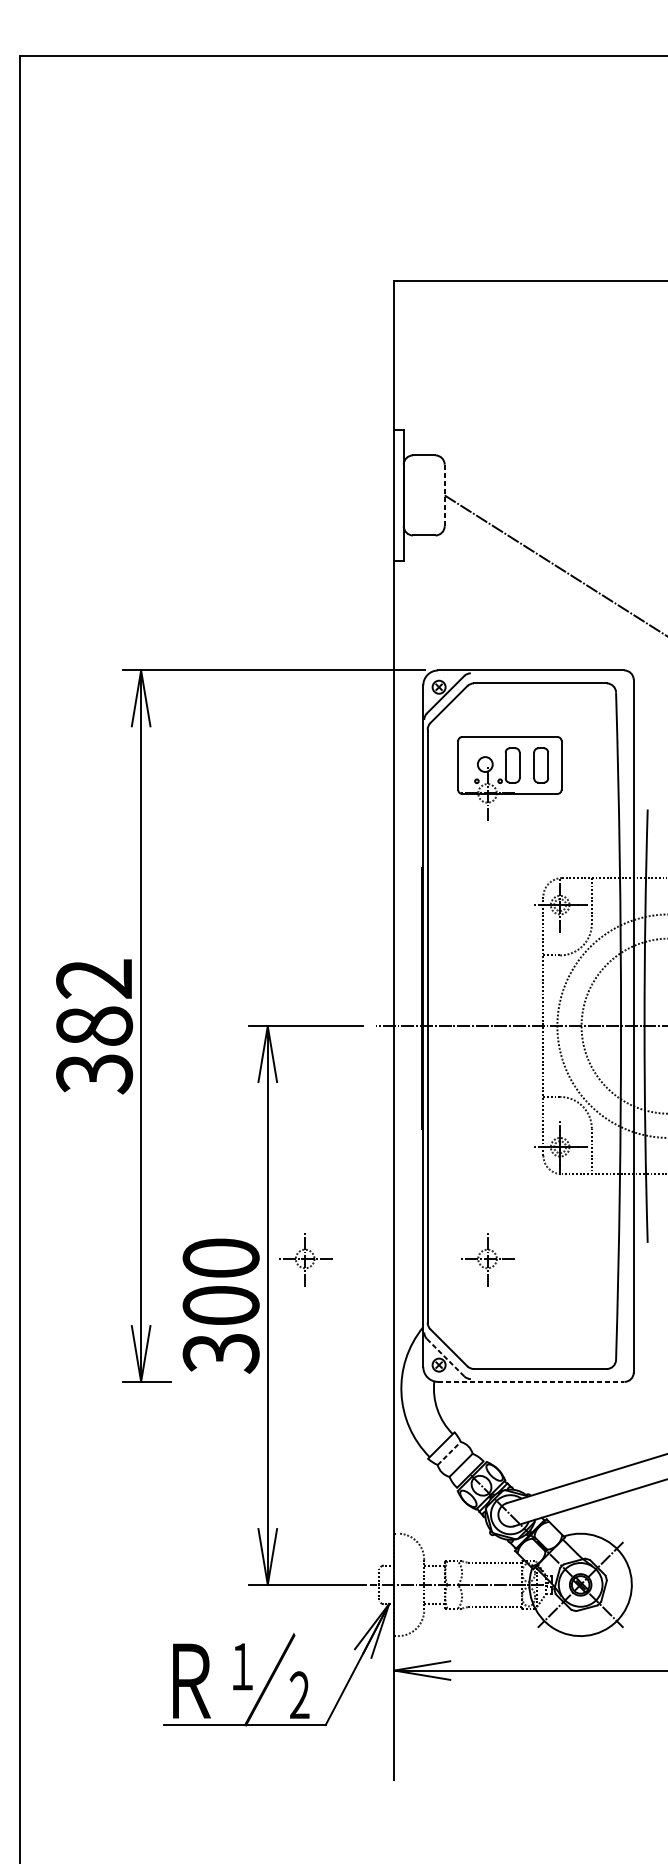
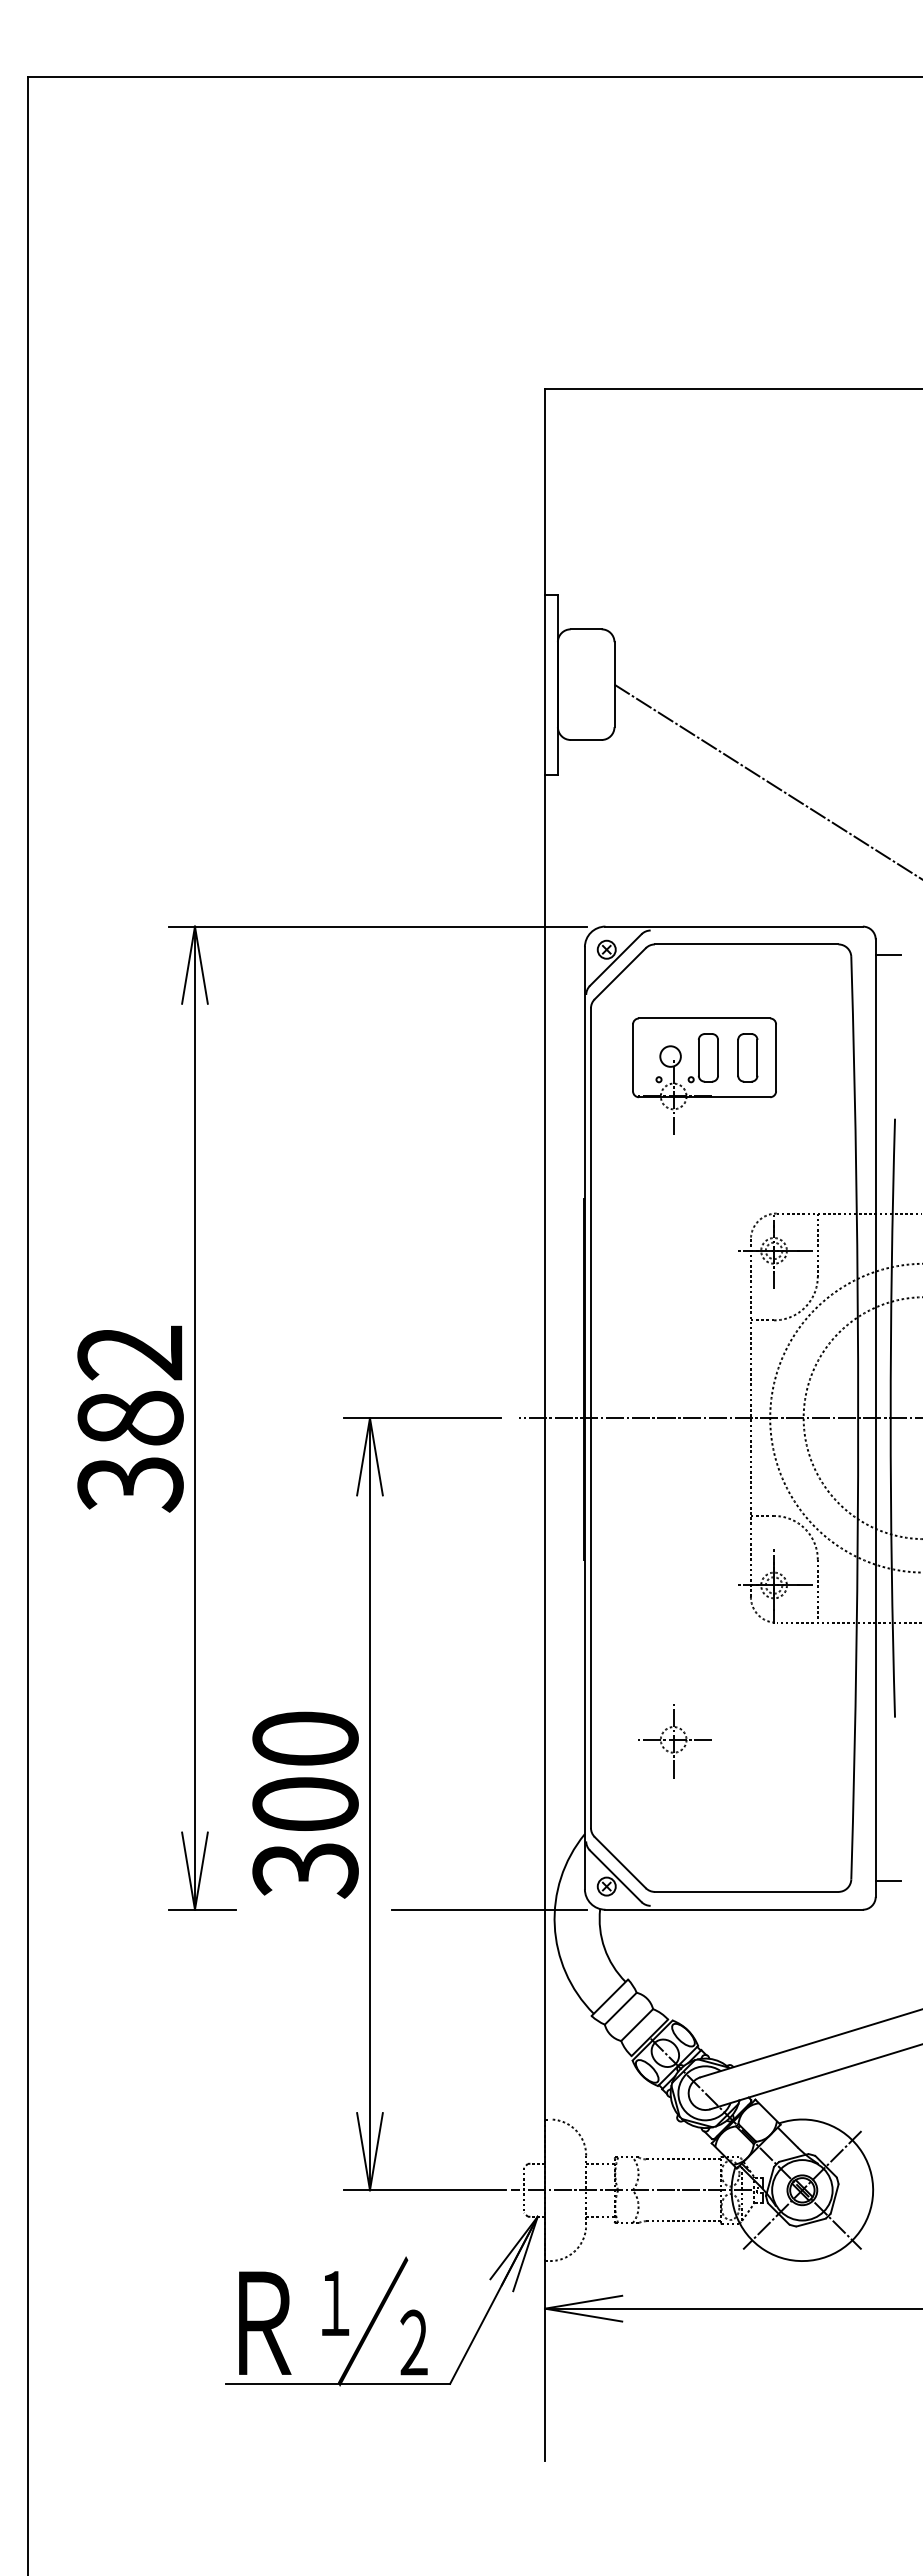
line: (444, 495) -> (614, 684), dashed -> solid
line: (642, 690) -> (888, 954), added
part: (305, 1260) -> (422, 1741), removed
line: (445, 1357) -> (615, 1875), dashed -> solid
line: (642, 1361) -> (888, 1881), added
line: (354, 1381) -> (489, 1909), added
line: (531, 1381) -> (734, 1909), dashed -> solid
line: (449, 1453) -> (620, 2008), dashed -> solid

